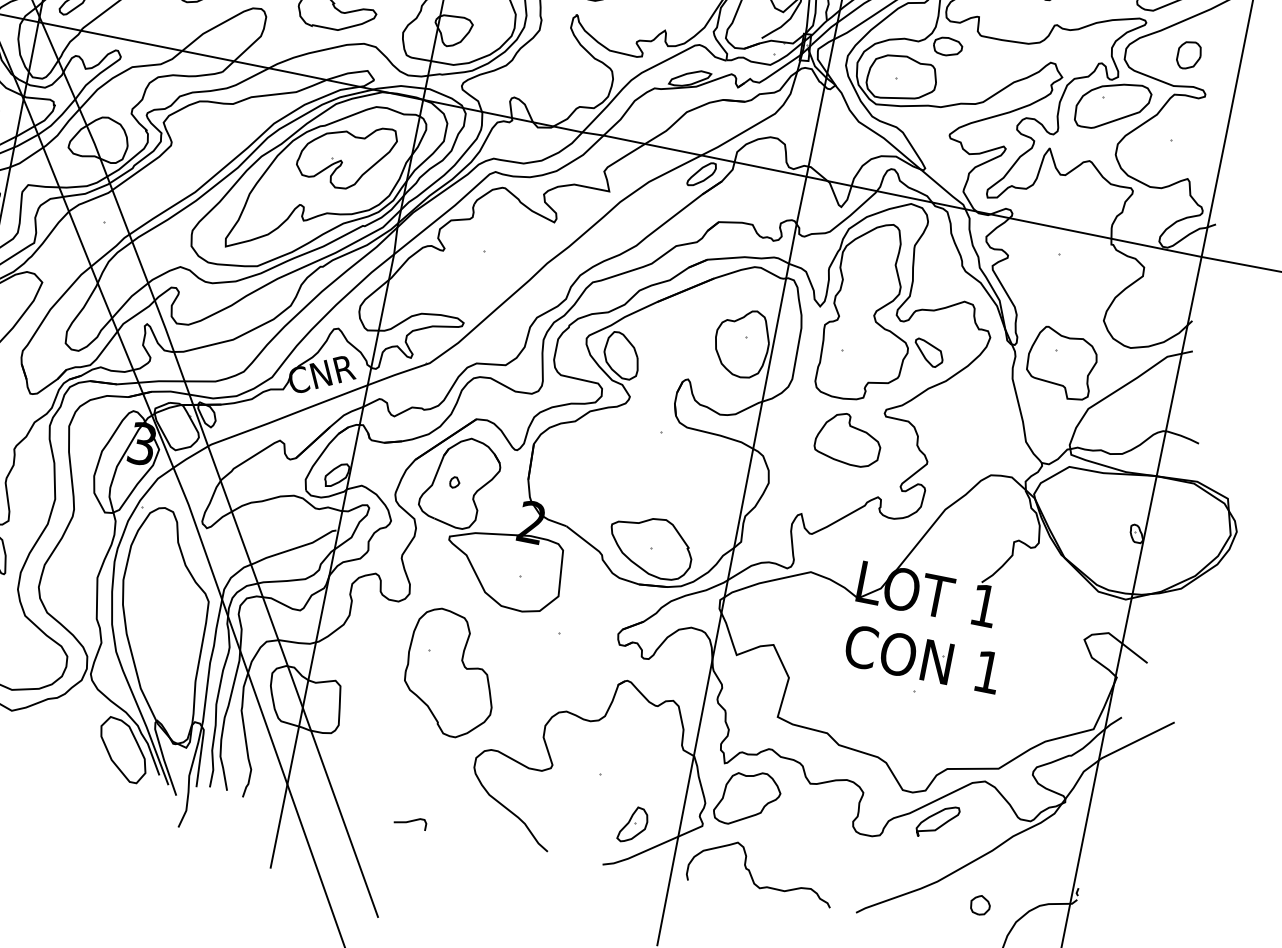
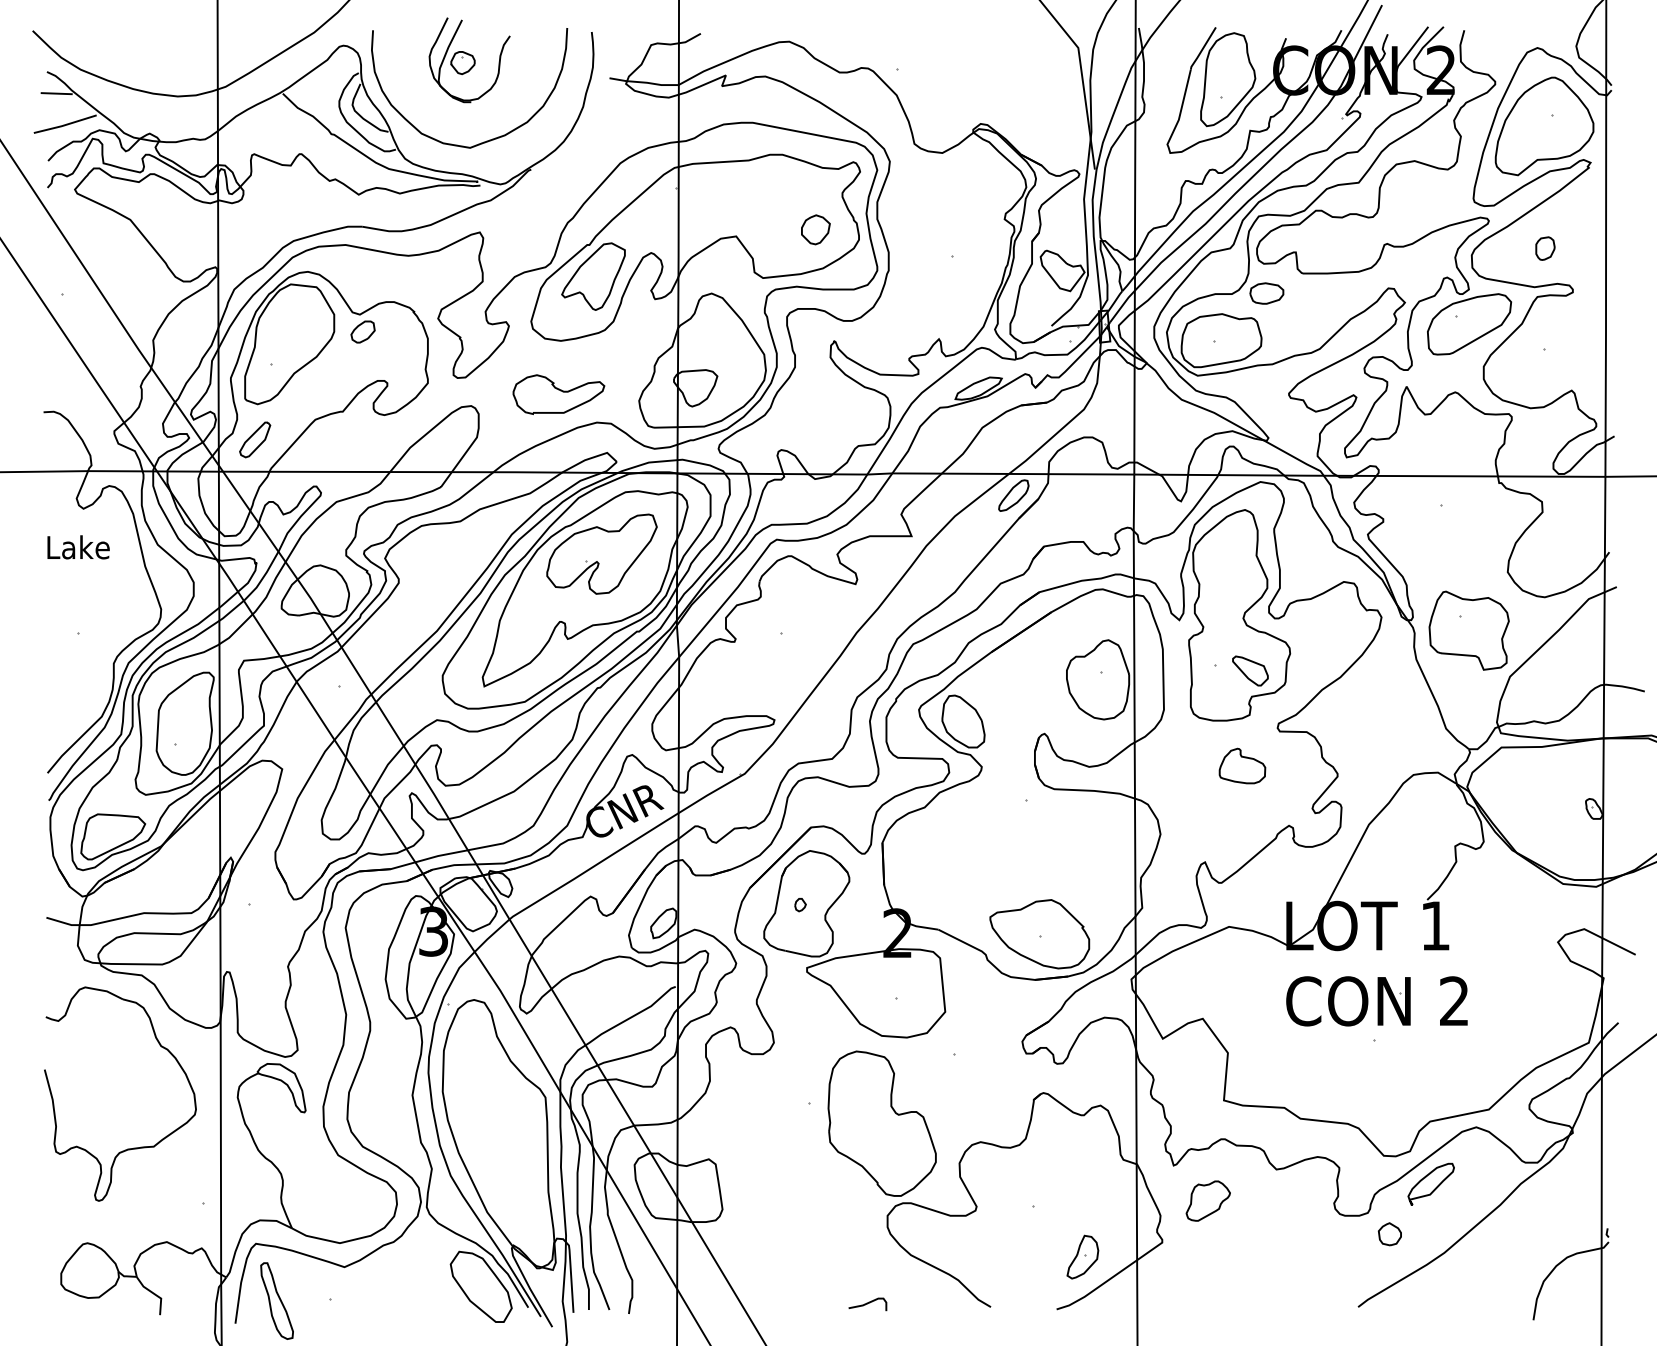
part: (1189, 55) -> (1545, 248), size x0.7
part: (928, 352) -> (1250, 670), moved
part: (848, 438) -> (1242, 765), size x0.6
text: (987, 671) -> (1454, 1000), 1 -> 2
part: (451, 673) -> (881, 1123), moved
part: (748, 798) -> (1208, 1200), size x0.6
curve: (410, 822) -> (867, 1304), moved
curve: (751, 874) -> (1229, 1286), removed
part: (979, 905) -> (1389, 1234), moved

